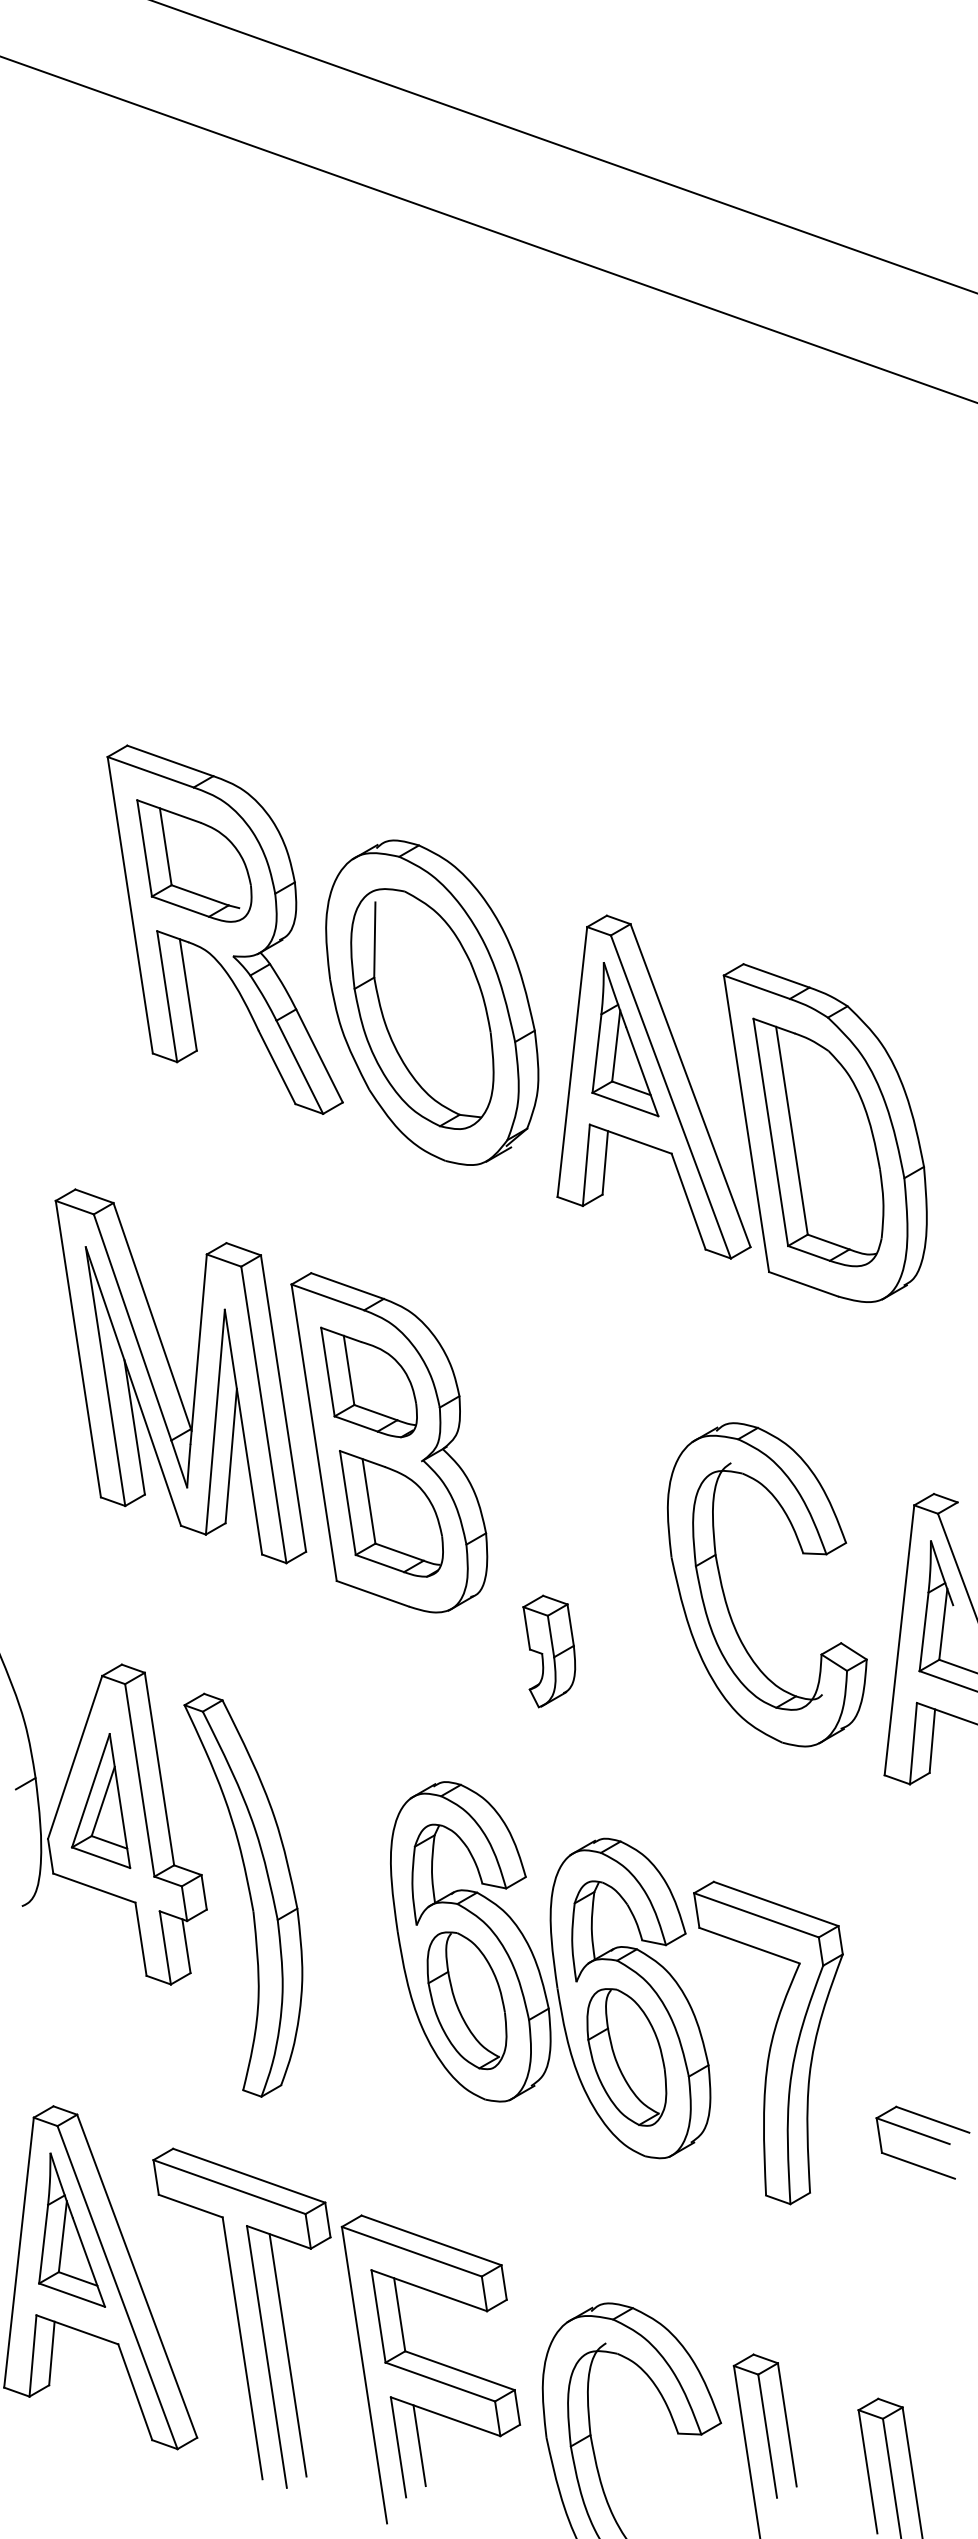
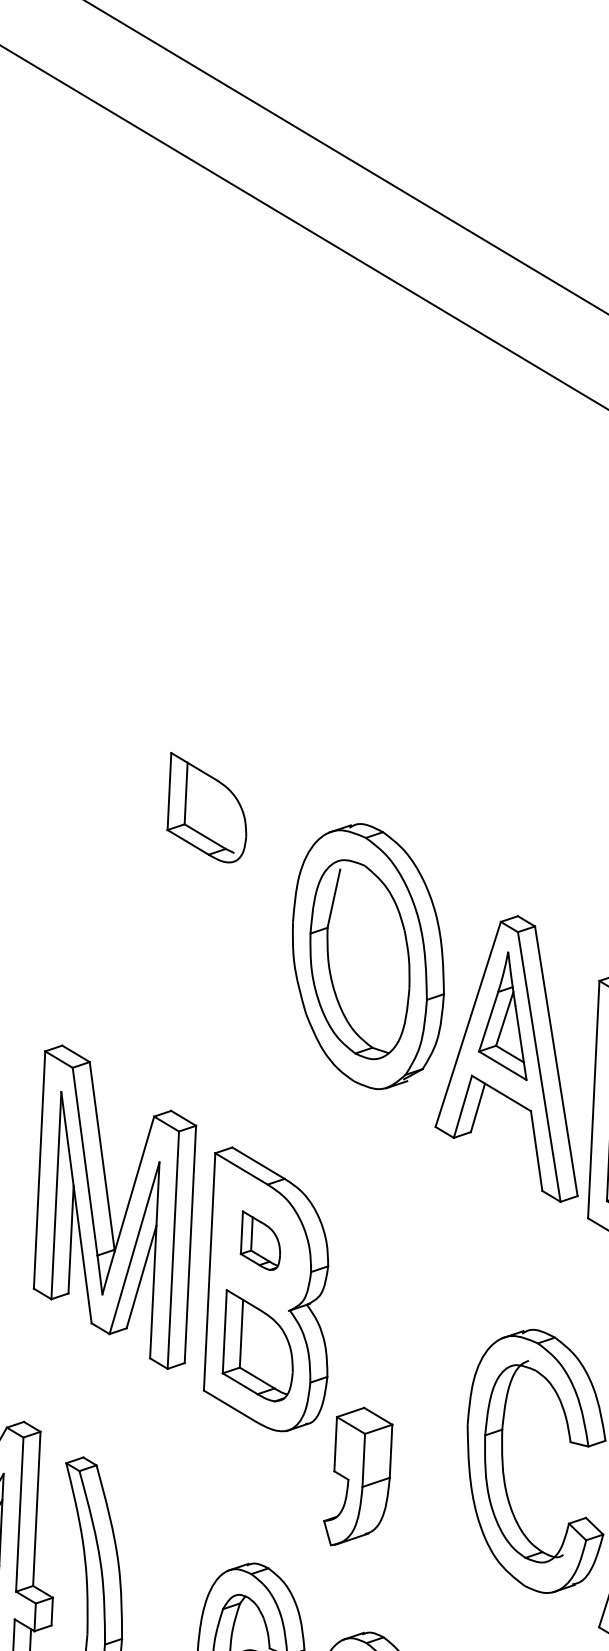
part: (224, 929) -> (218, 867), removed
part: (368, 1382) -> (259, 1241), size x0.6
part: (549, 1651) -> (358, 1478), size x1.6

